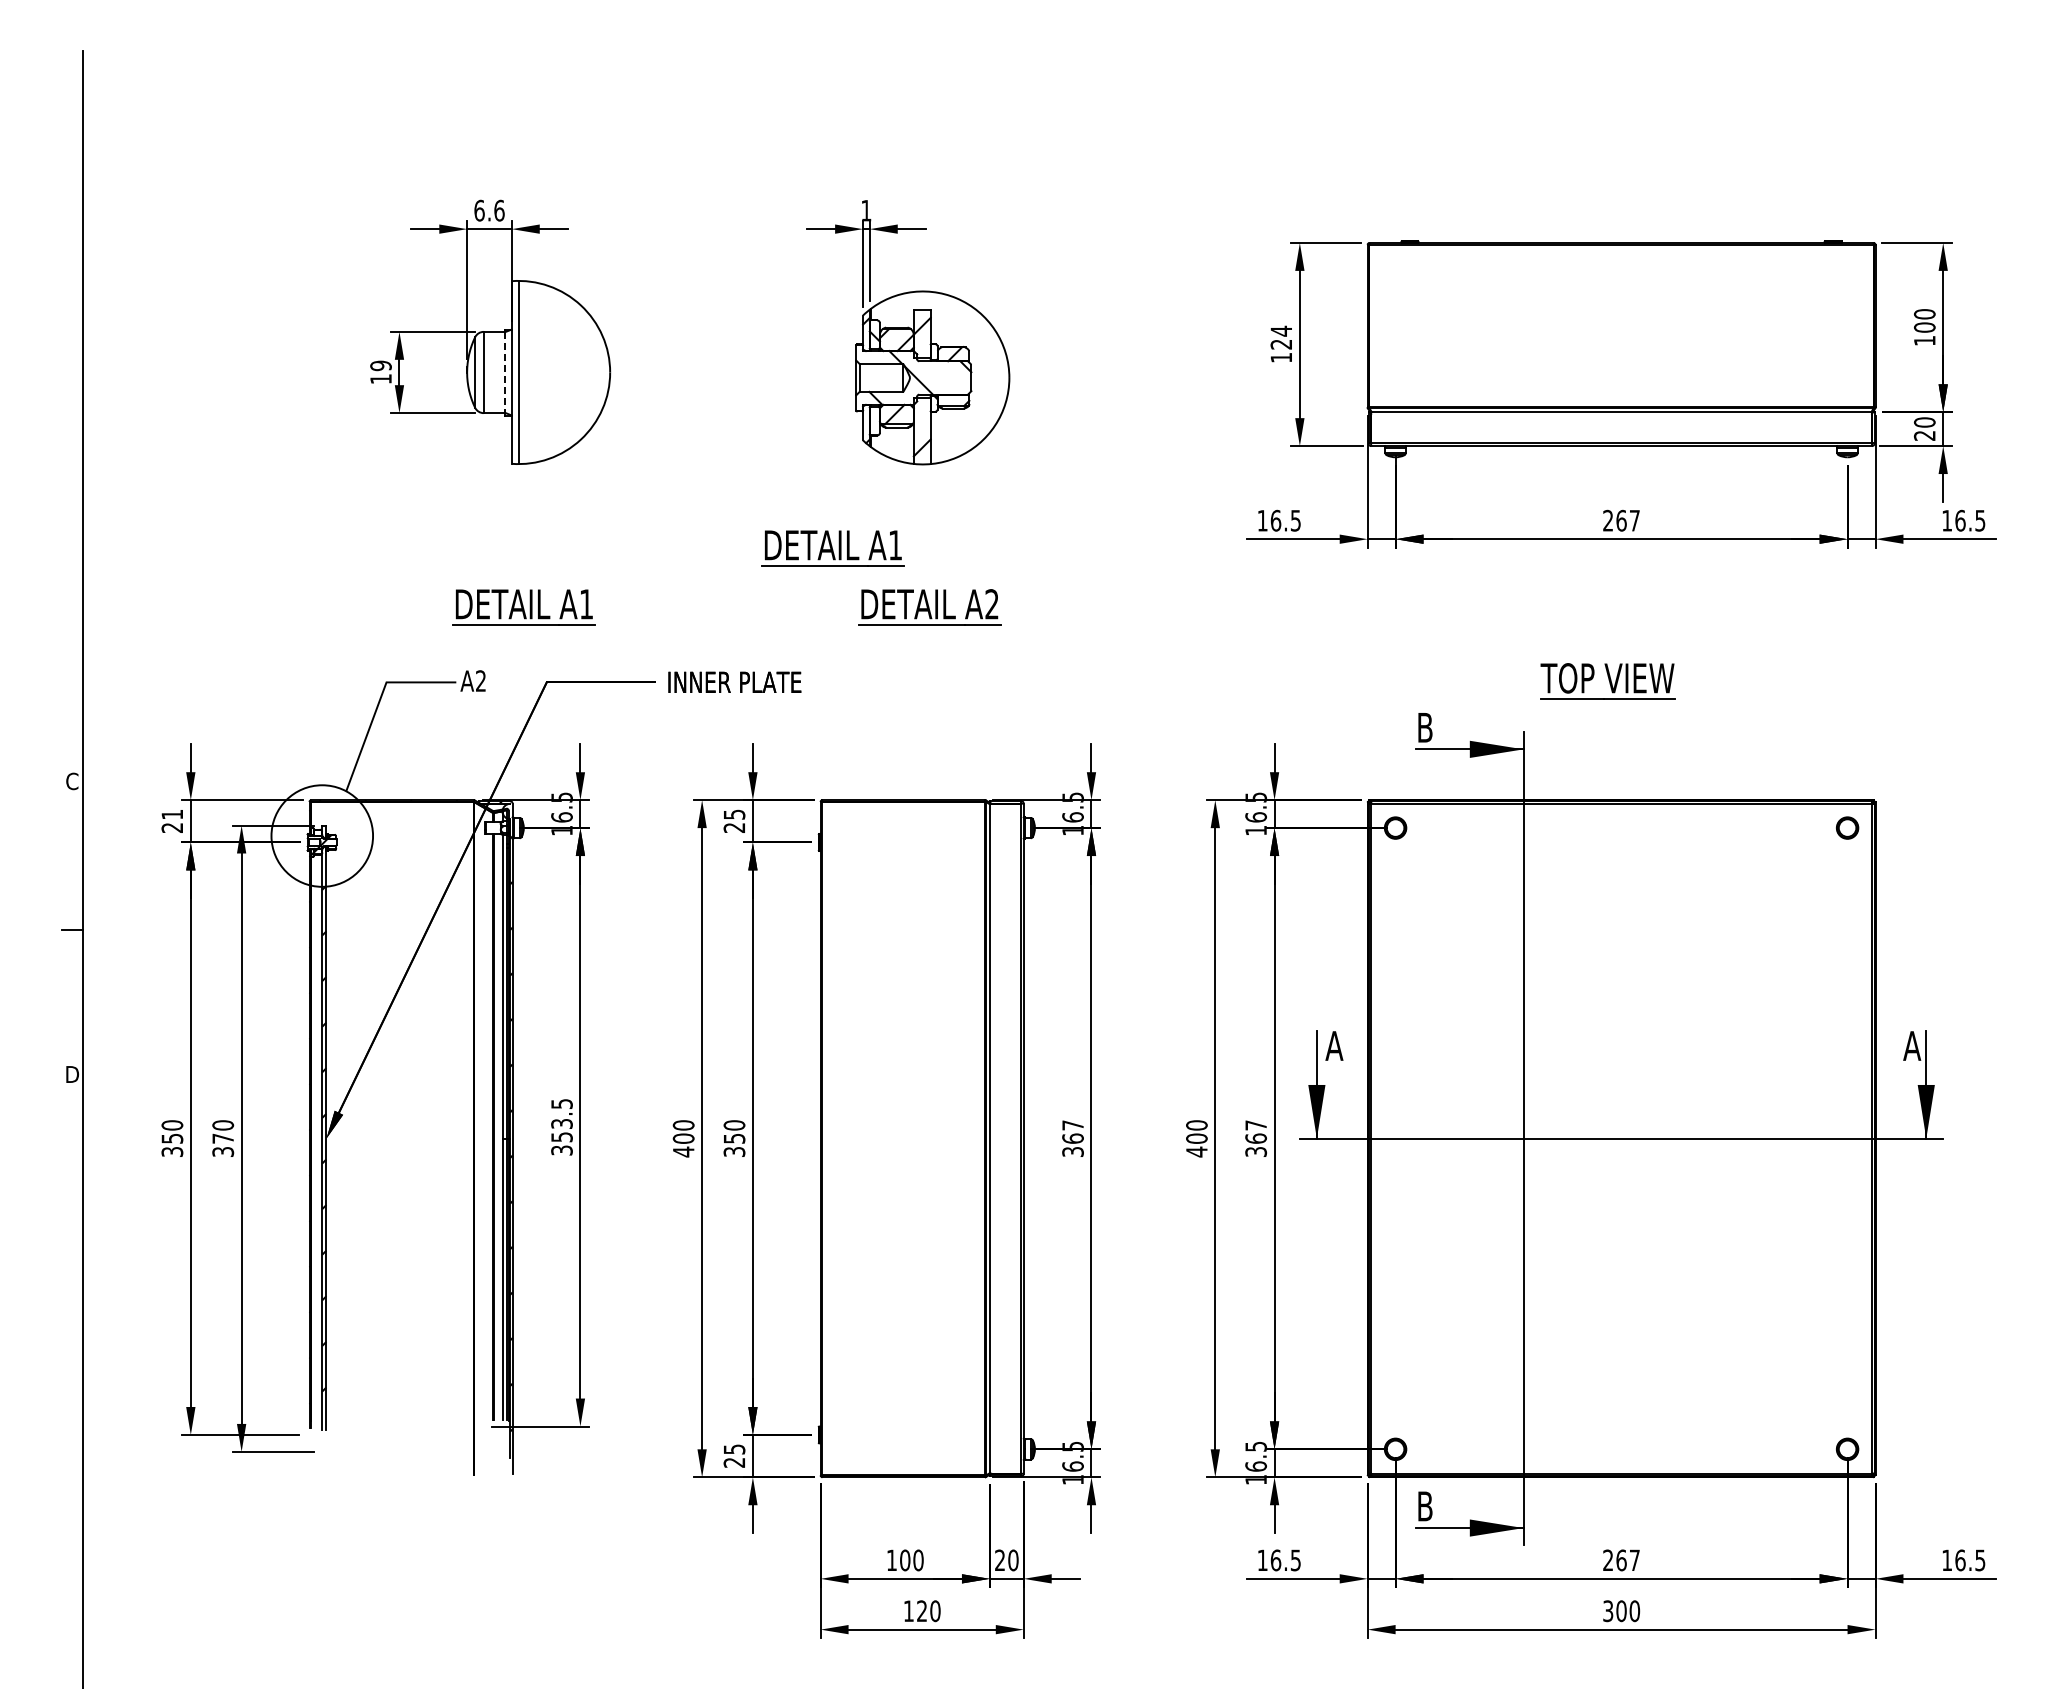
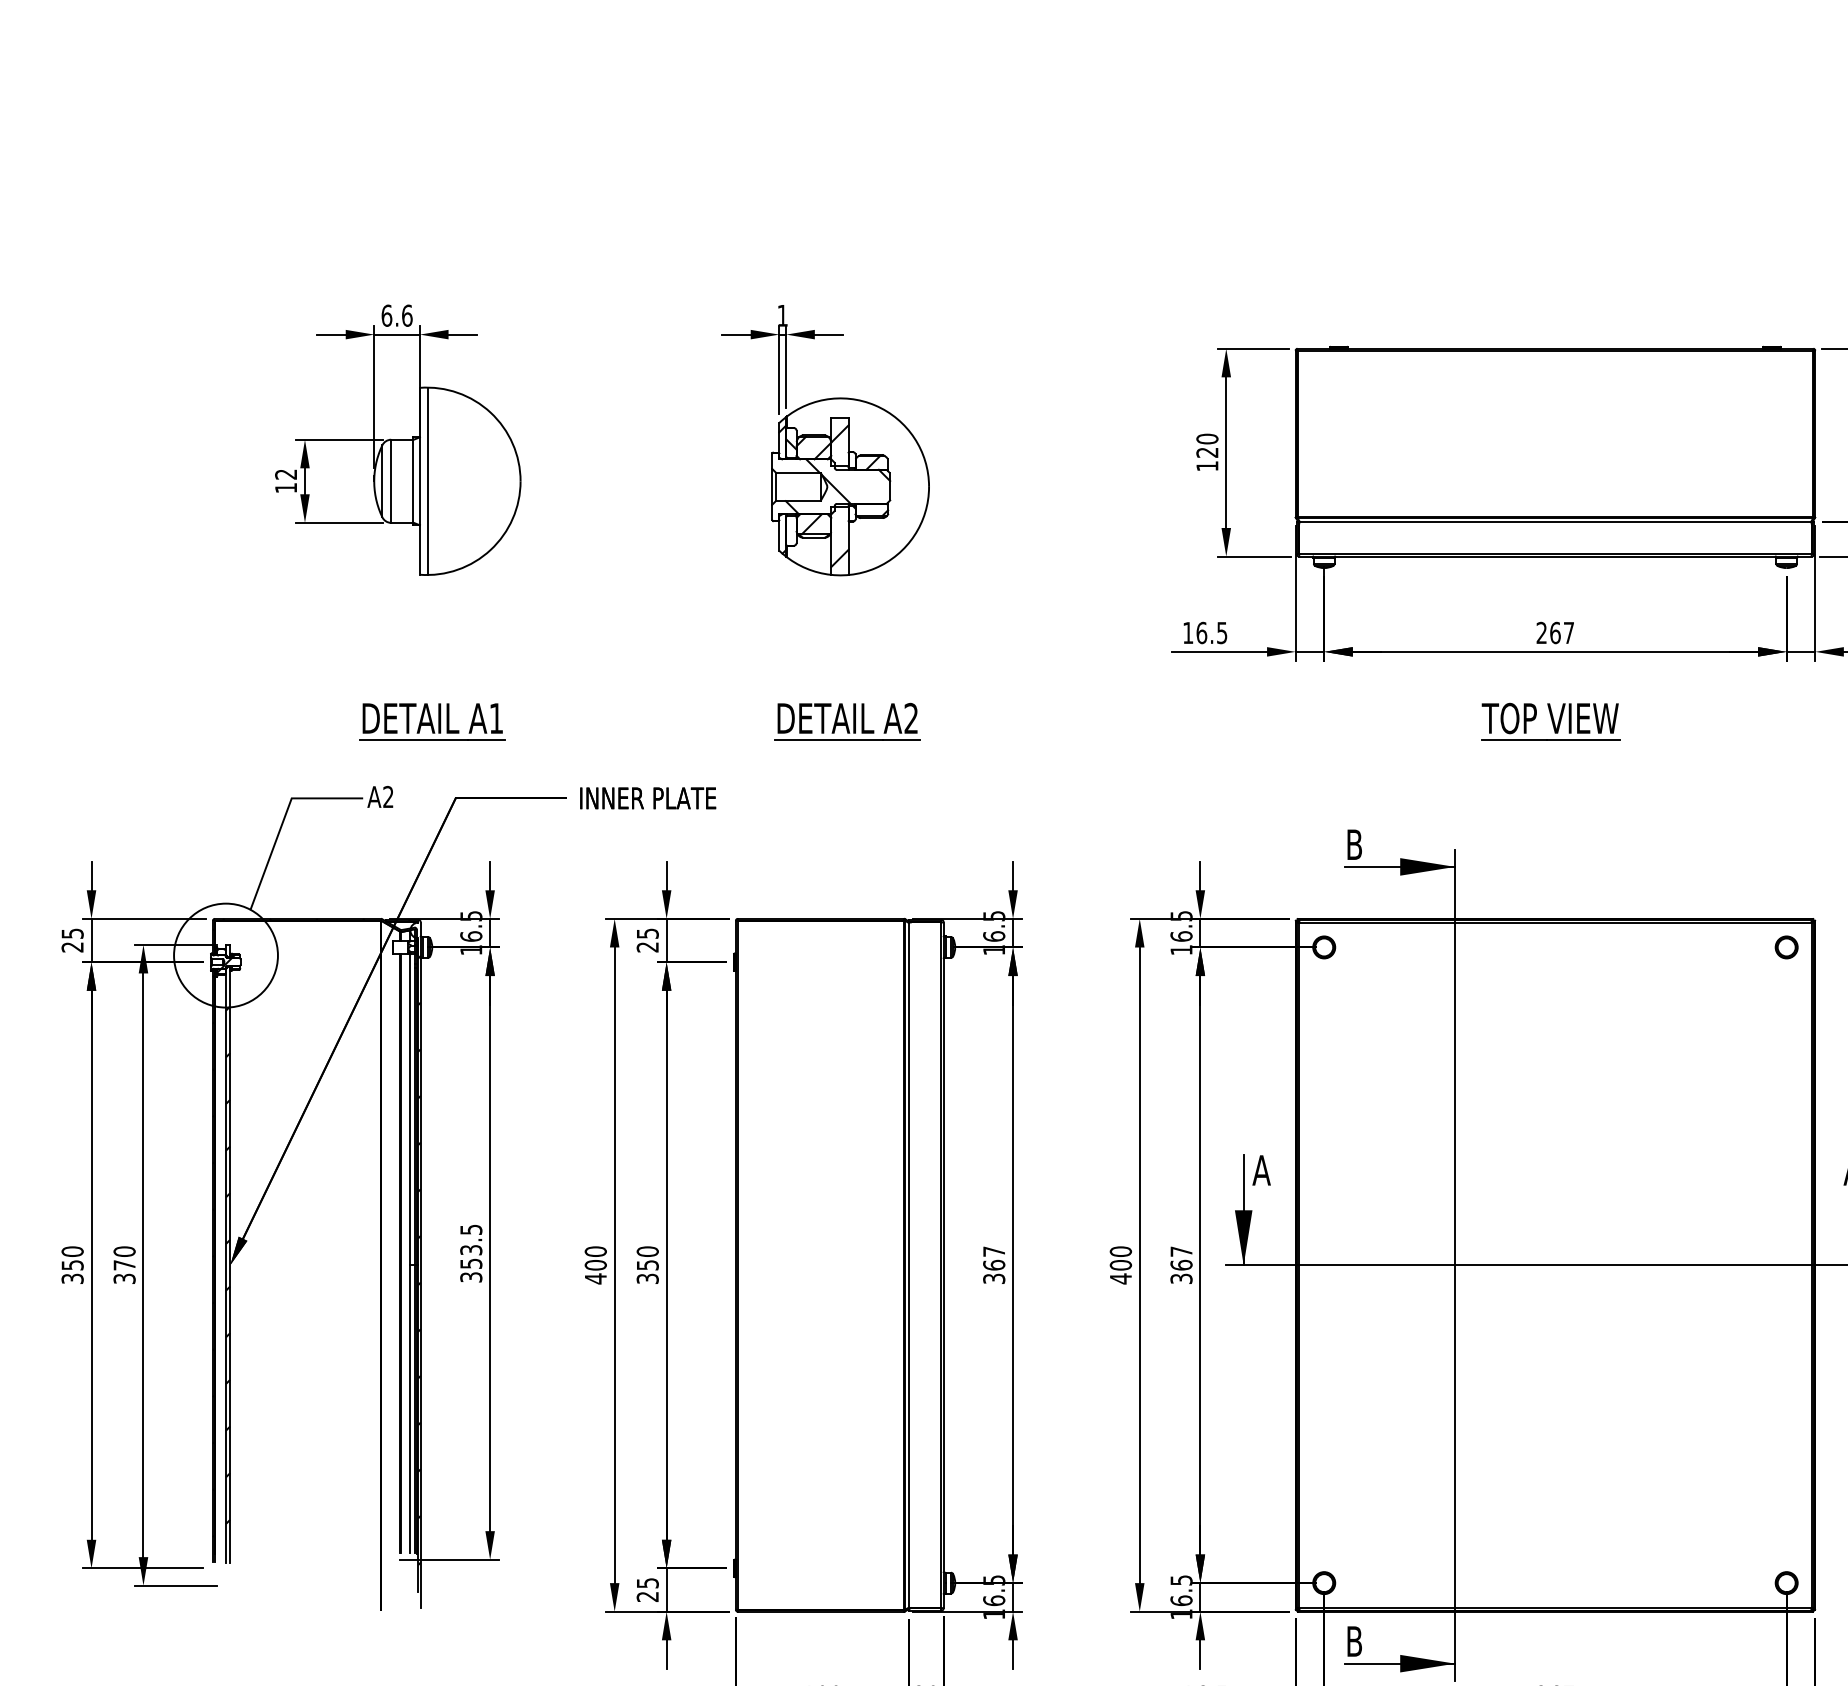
text: (1281, 330) -> (1207, 438), 124 -> 120
text: (380, 365) -> (285, 474), 19 -> 12
line: (505, 372) -> (413, 481), dashed -> solid
part: (832, 548) -> (748, 661), removed
part: (1607, 681) -> (1550, 721), moved
text: (172, 814) -> (72, 933), 21 -> 25

